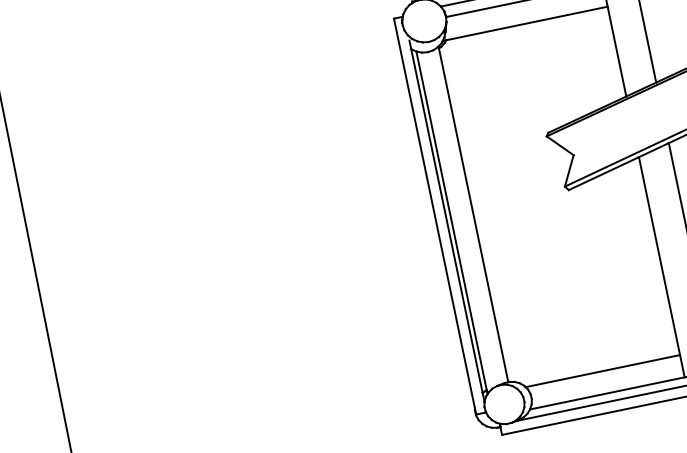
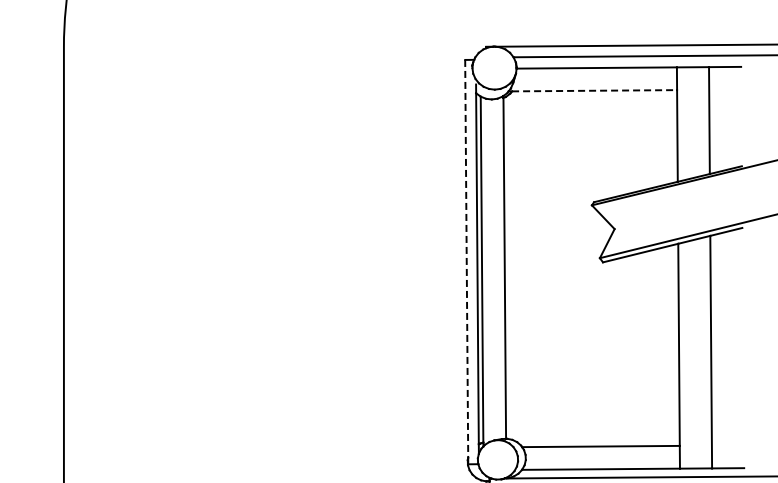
line: (526, 23) -> (594, 90), solid -> dashed
line: (434, 214) -> (466, 259), solid -> dashed

